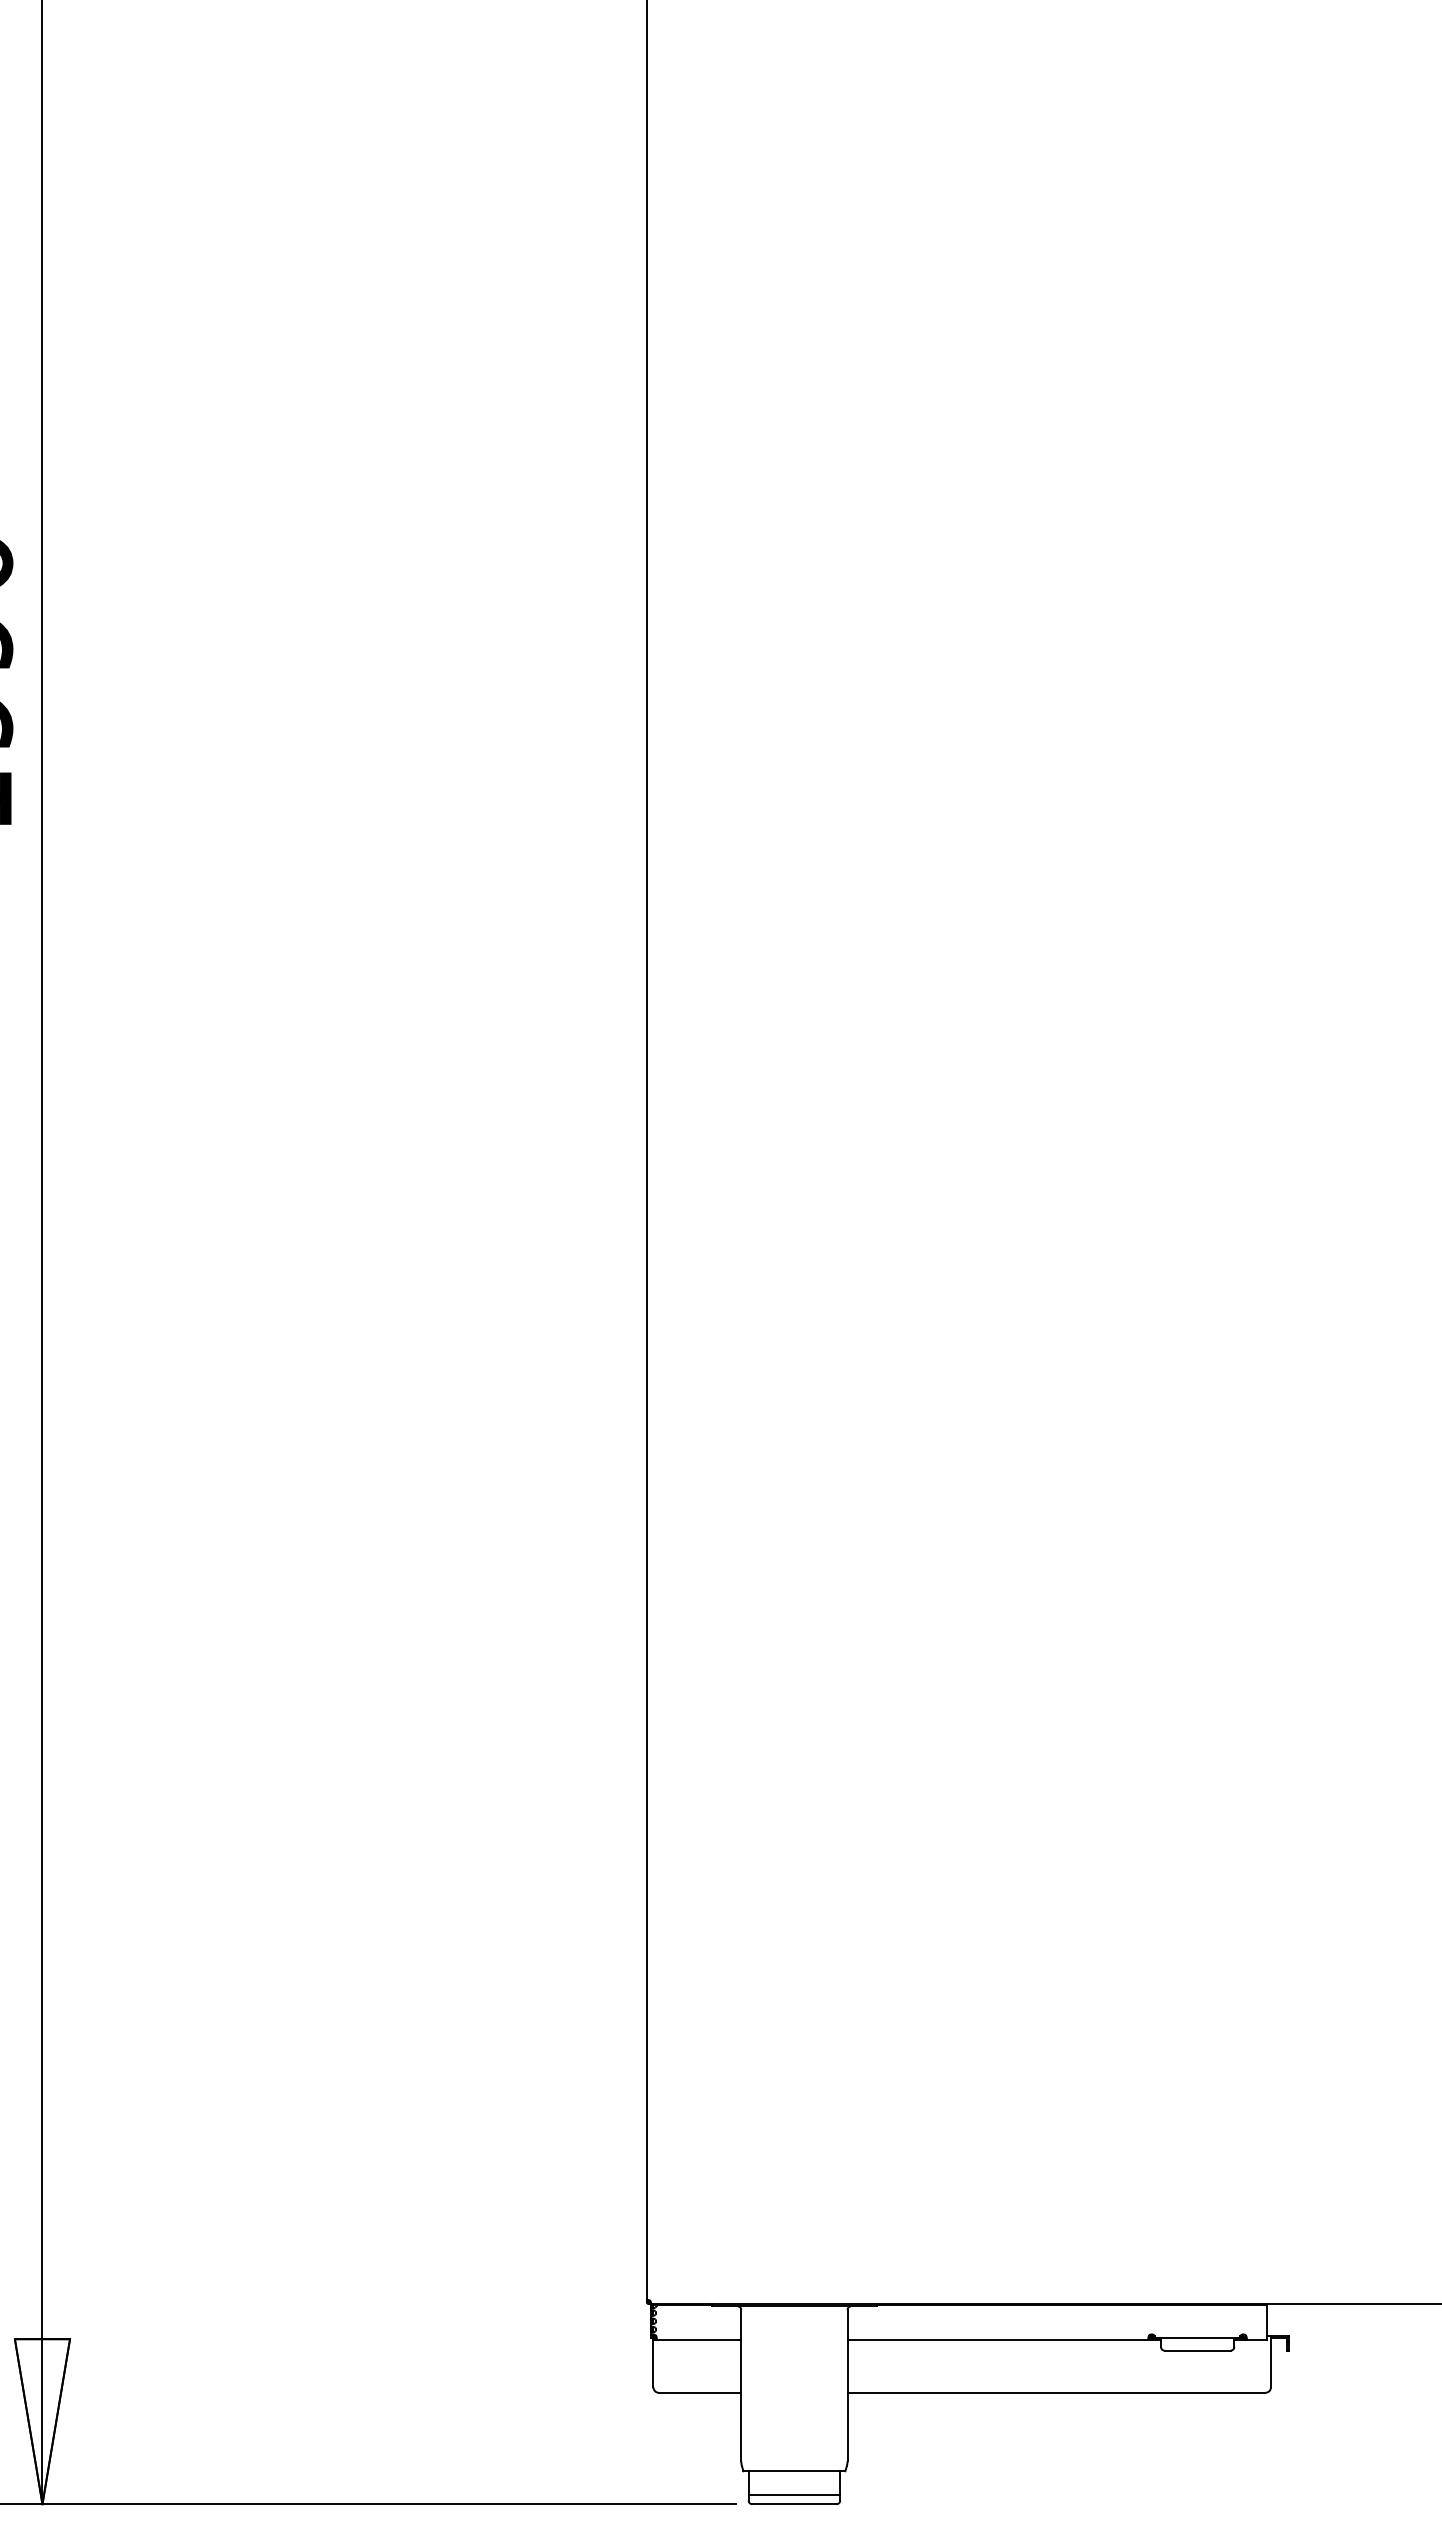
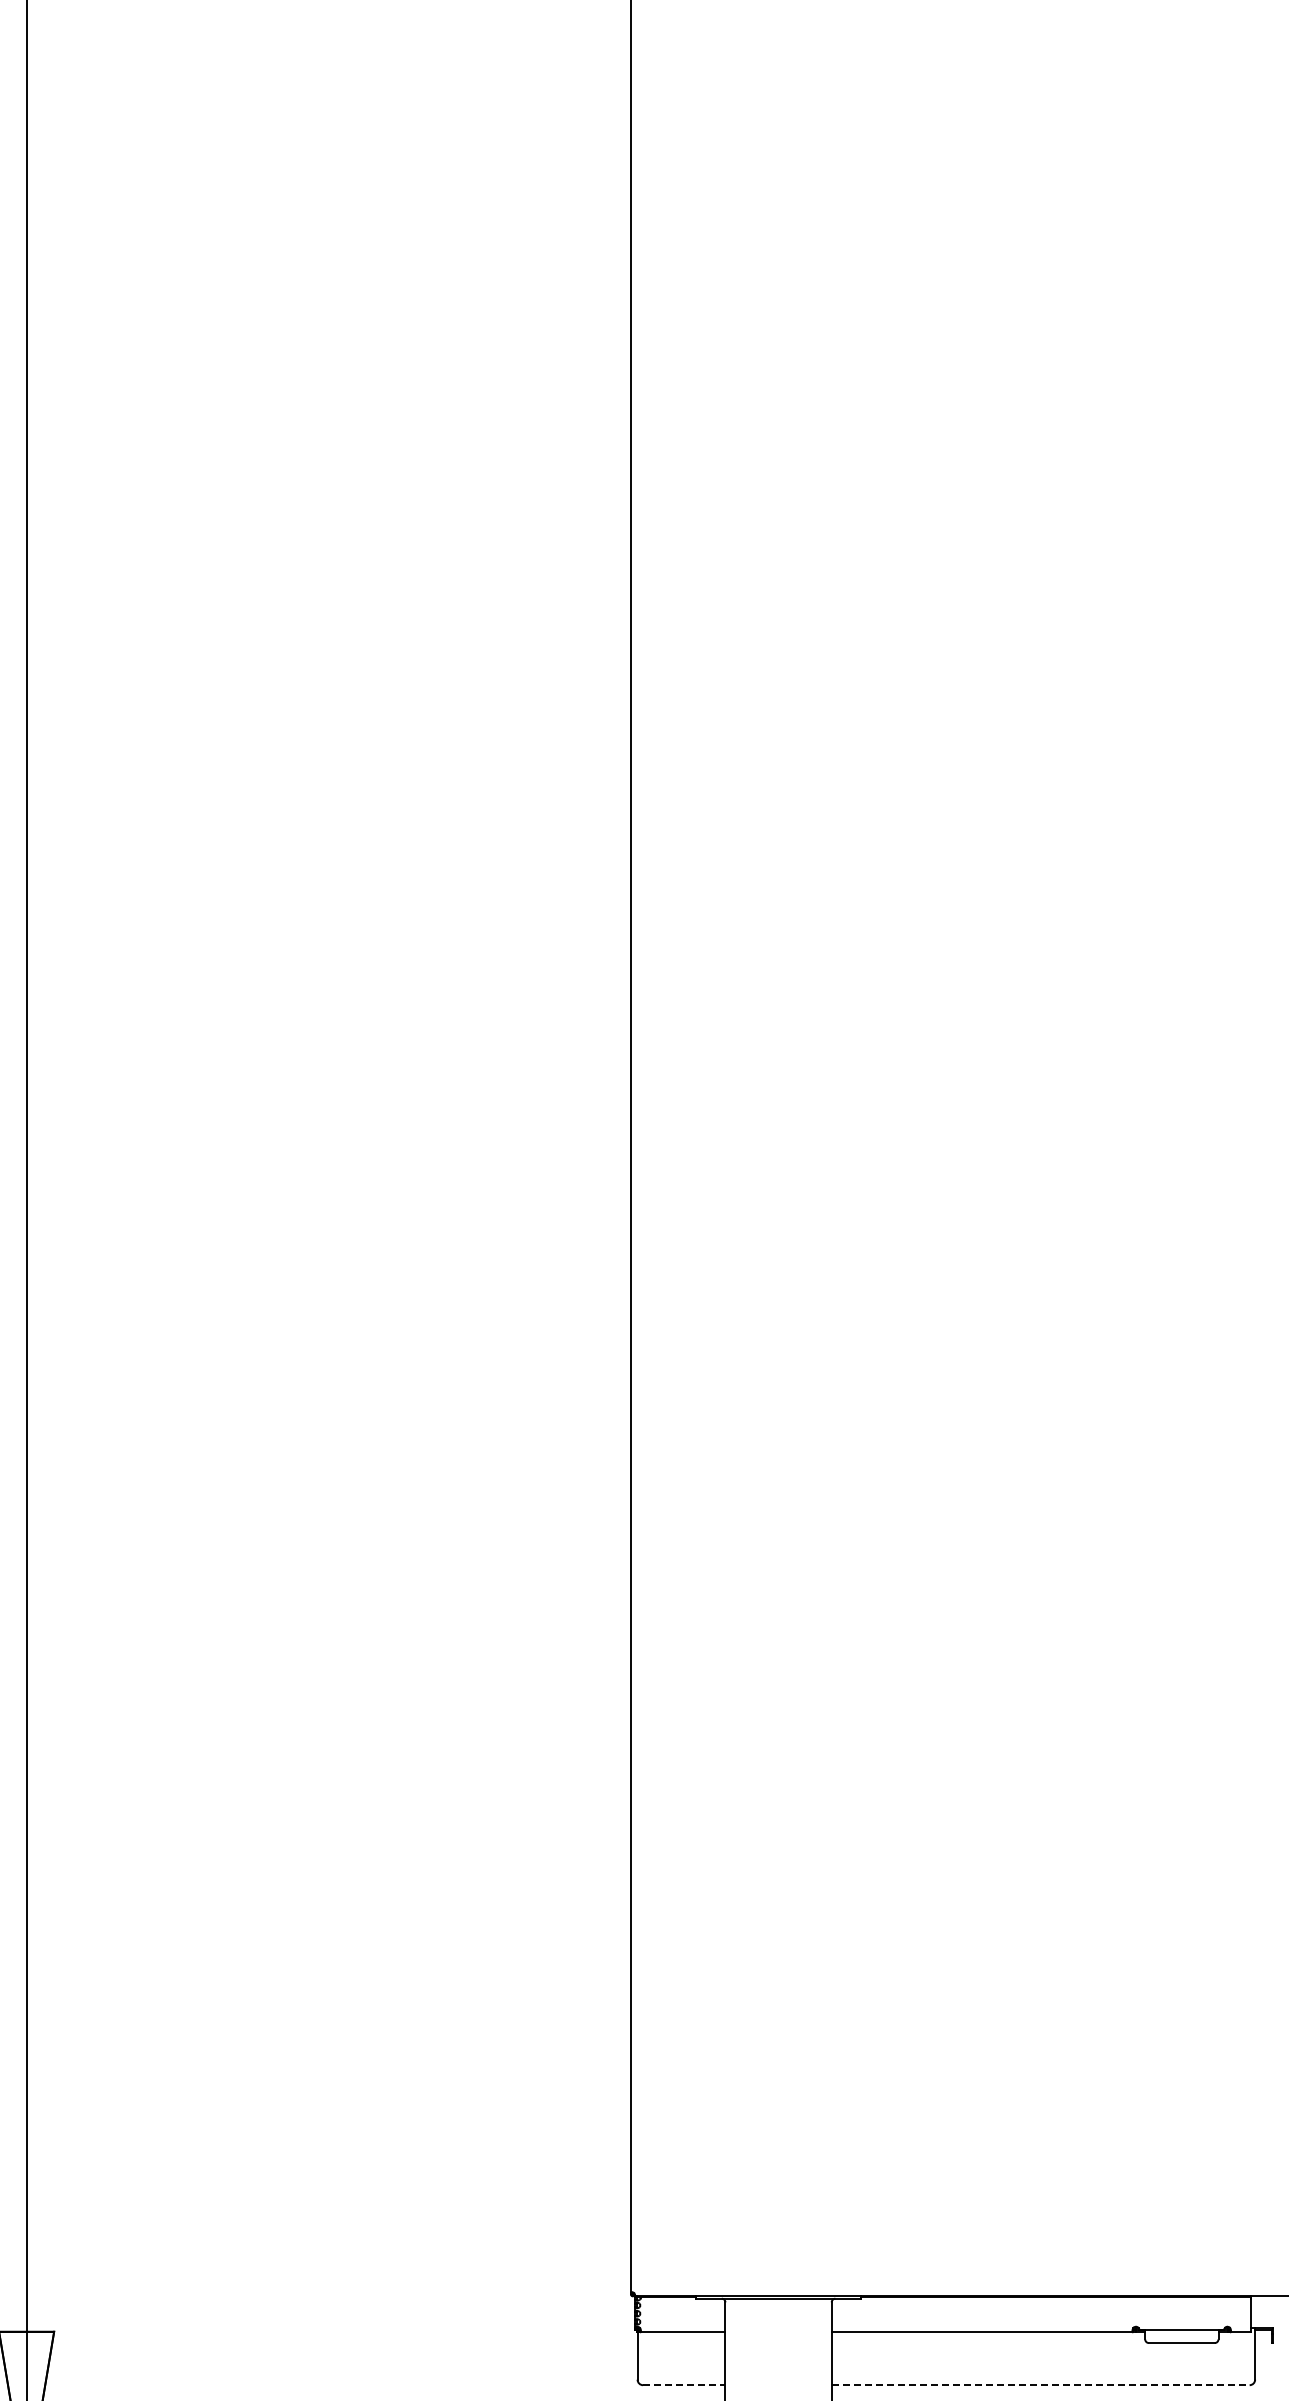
line: (700, 2392) -> (684, 2384), solid -> dashed
line: (1056, 2392) -> (1040, 2384), solid -> dashed

